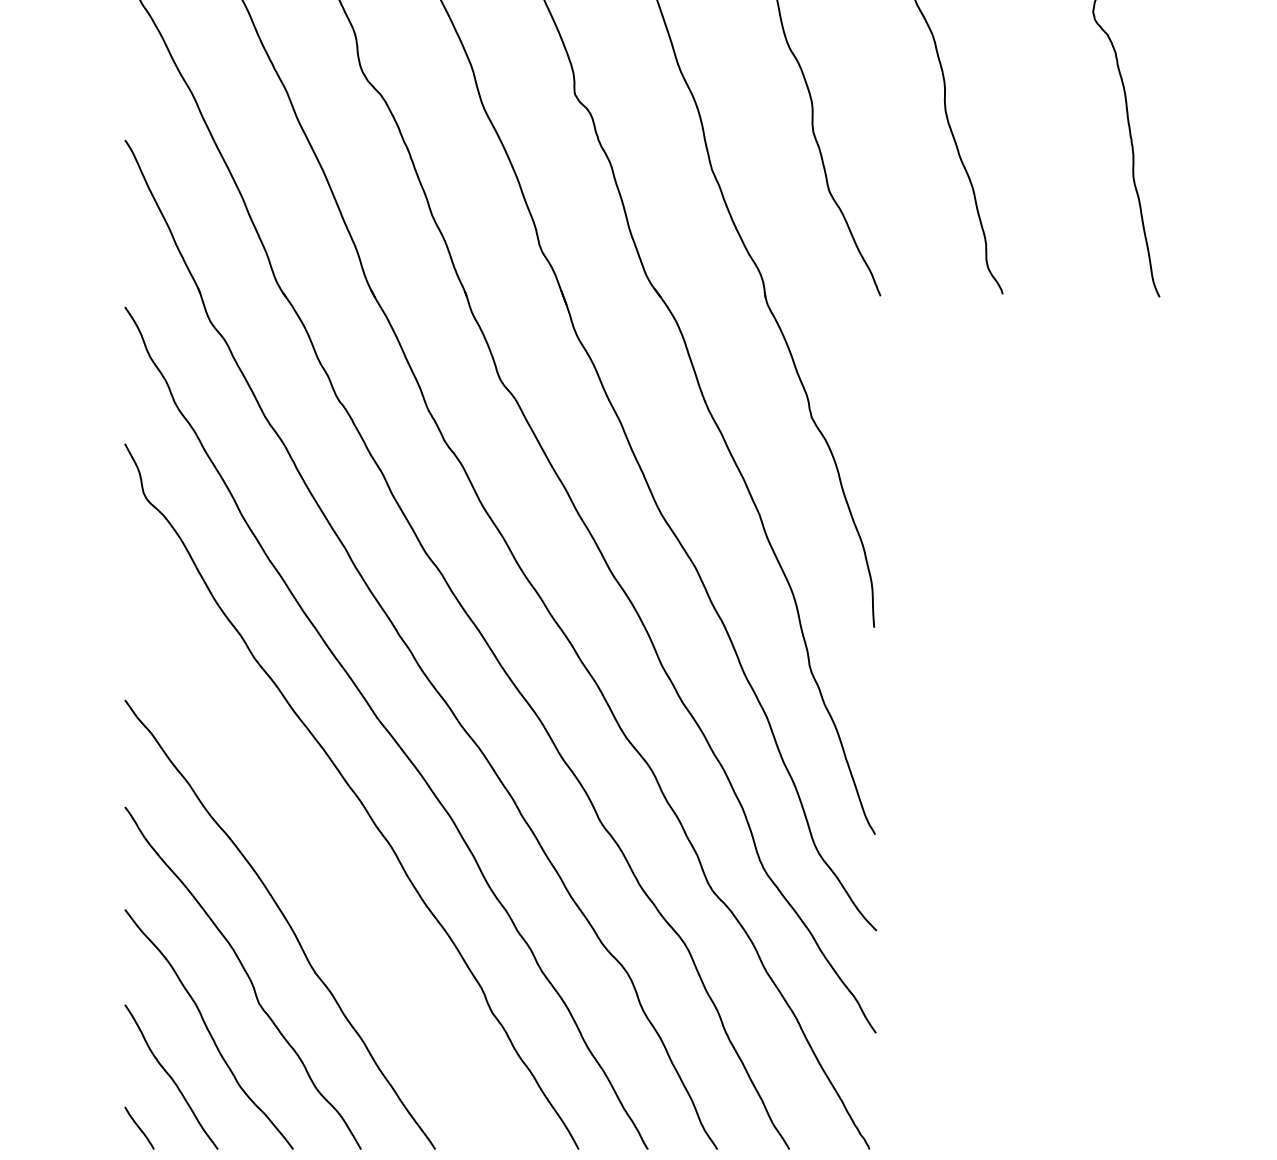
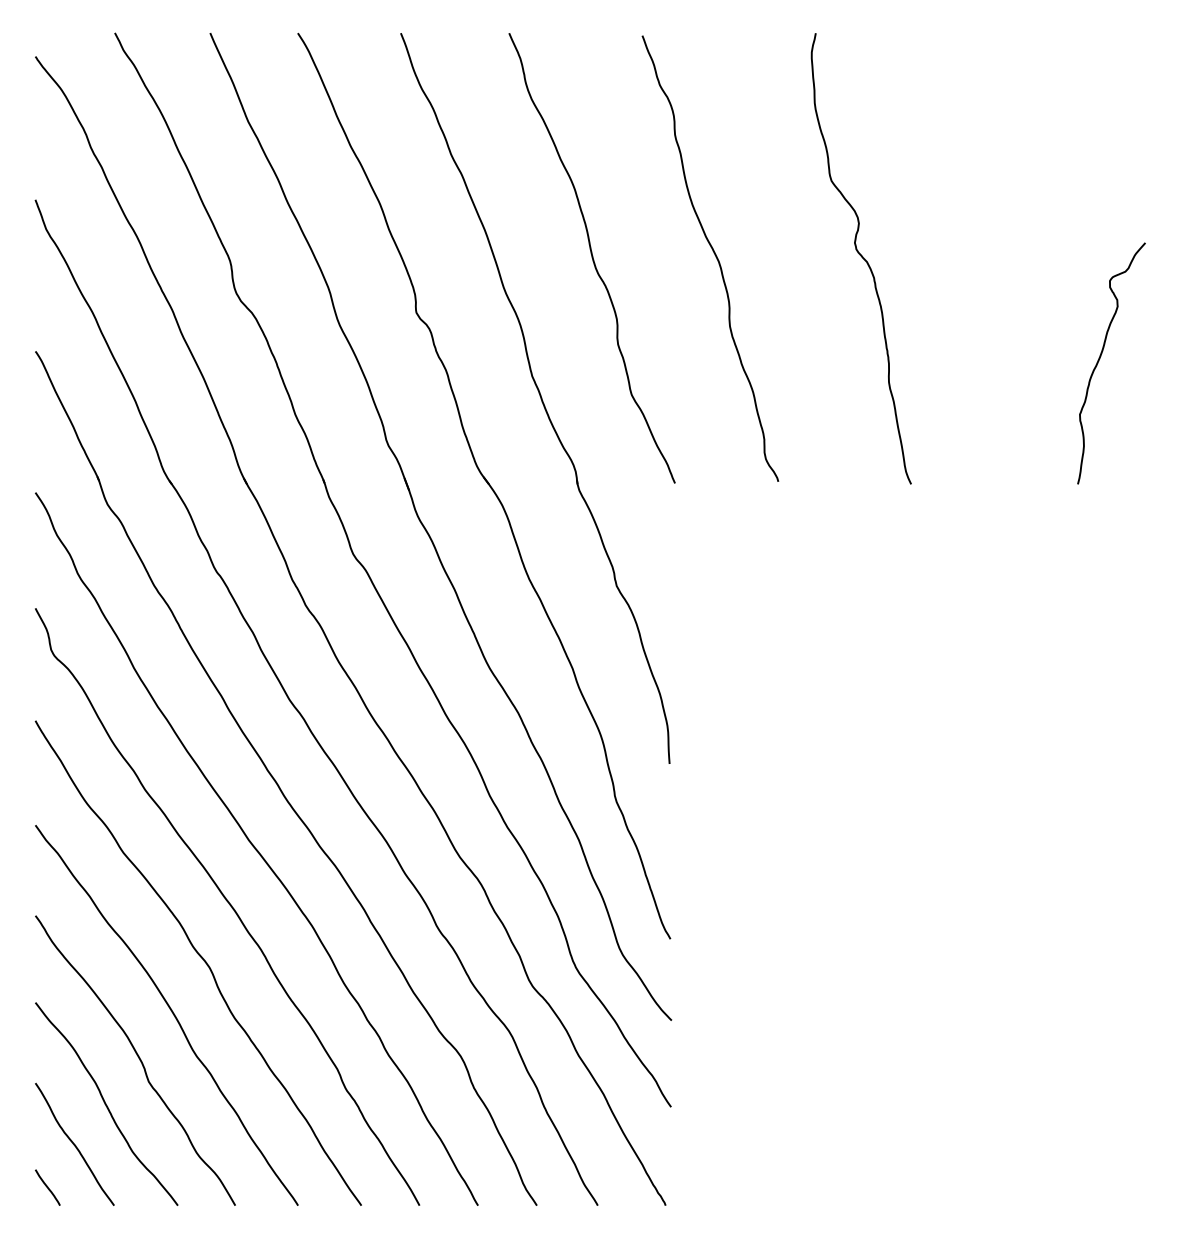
curve: (321, 857) -> (201, 958), added

